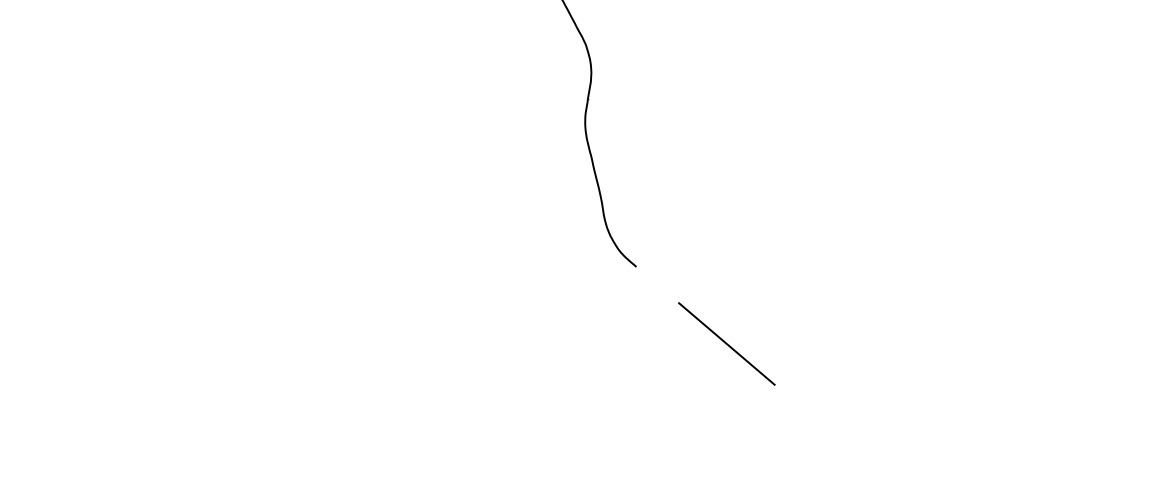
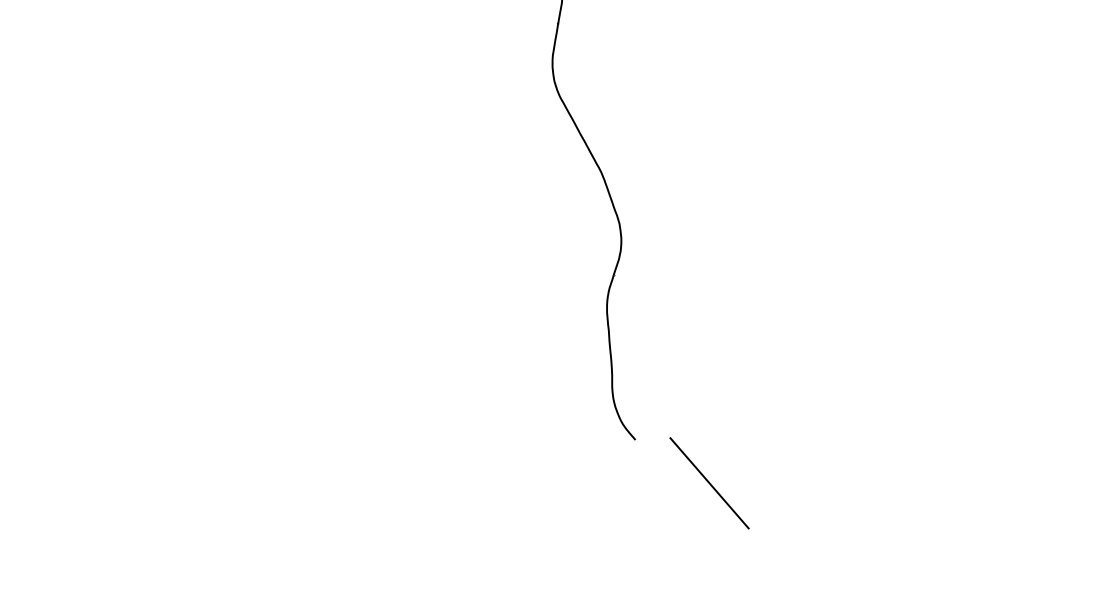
line: (726, 344) -> (709, 483), moved

